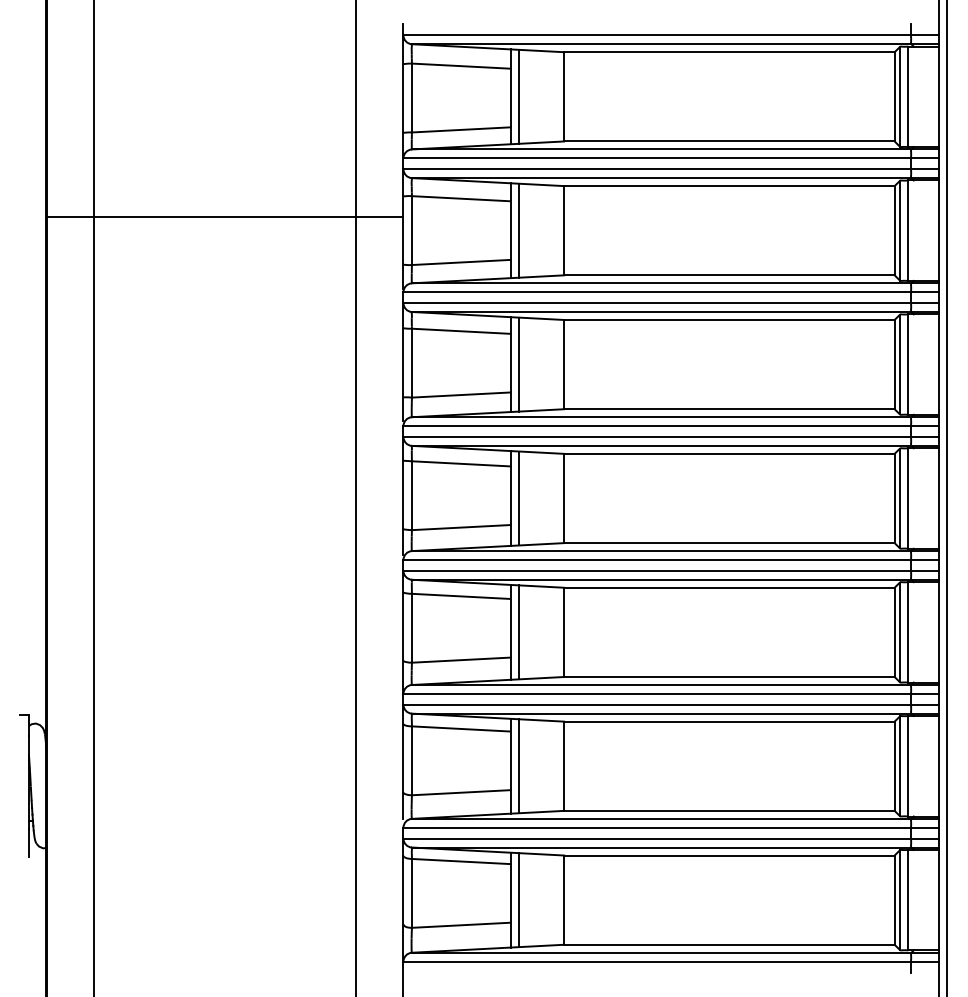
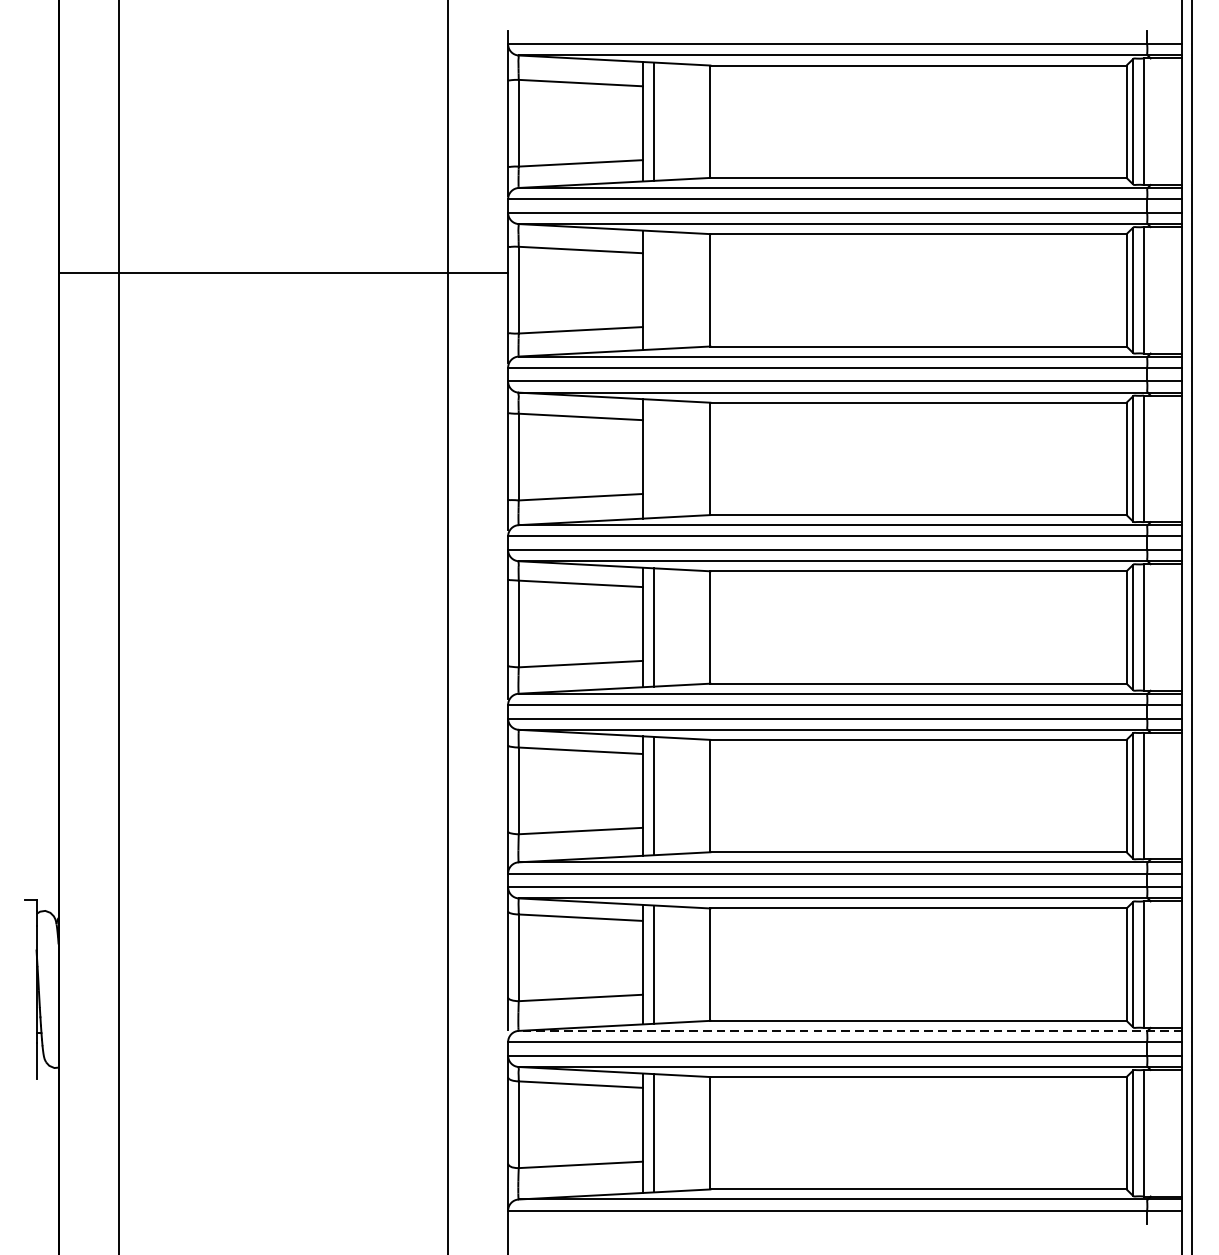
line: (519, 230) -> (654, 290), removed
line: (519, 364) -> (654, 458), removed
line: (675, 818) -> (850, 1030), solid -> dashed

